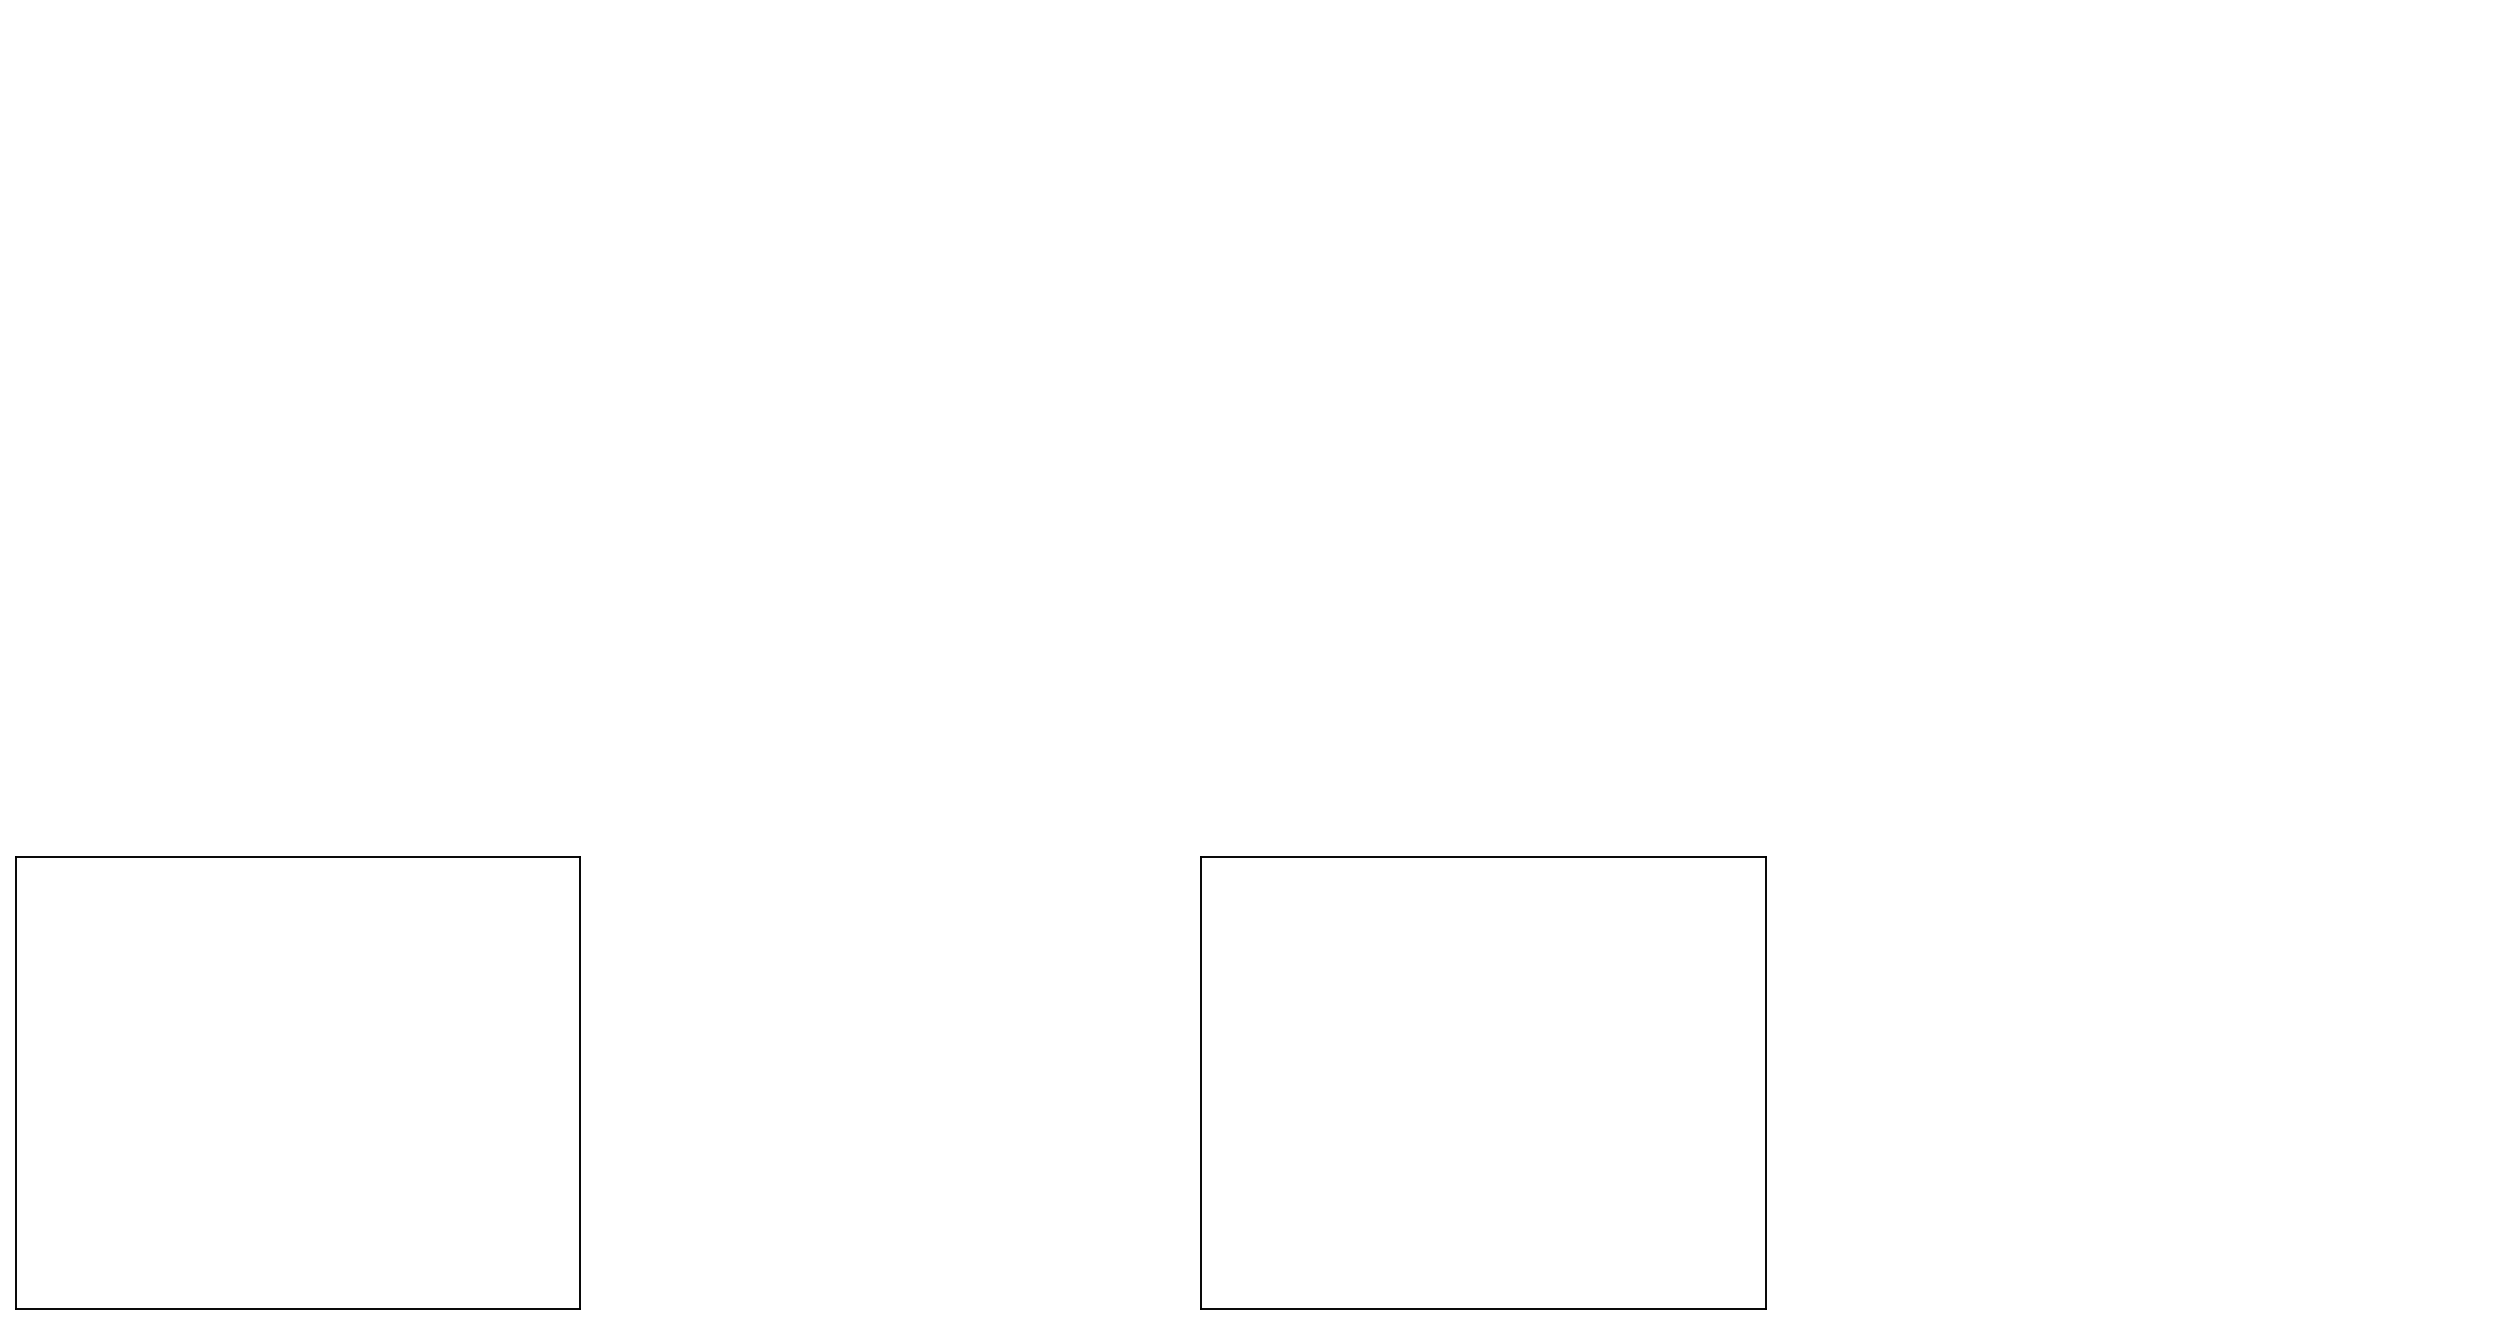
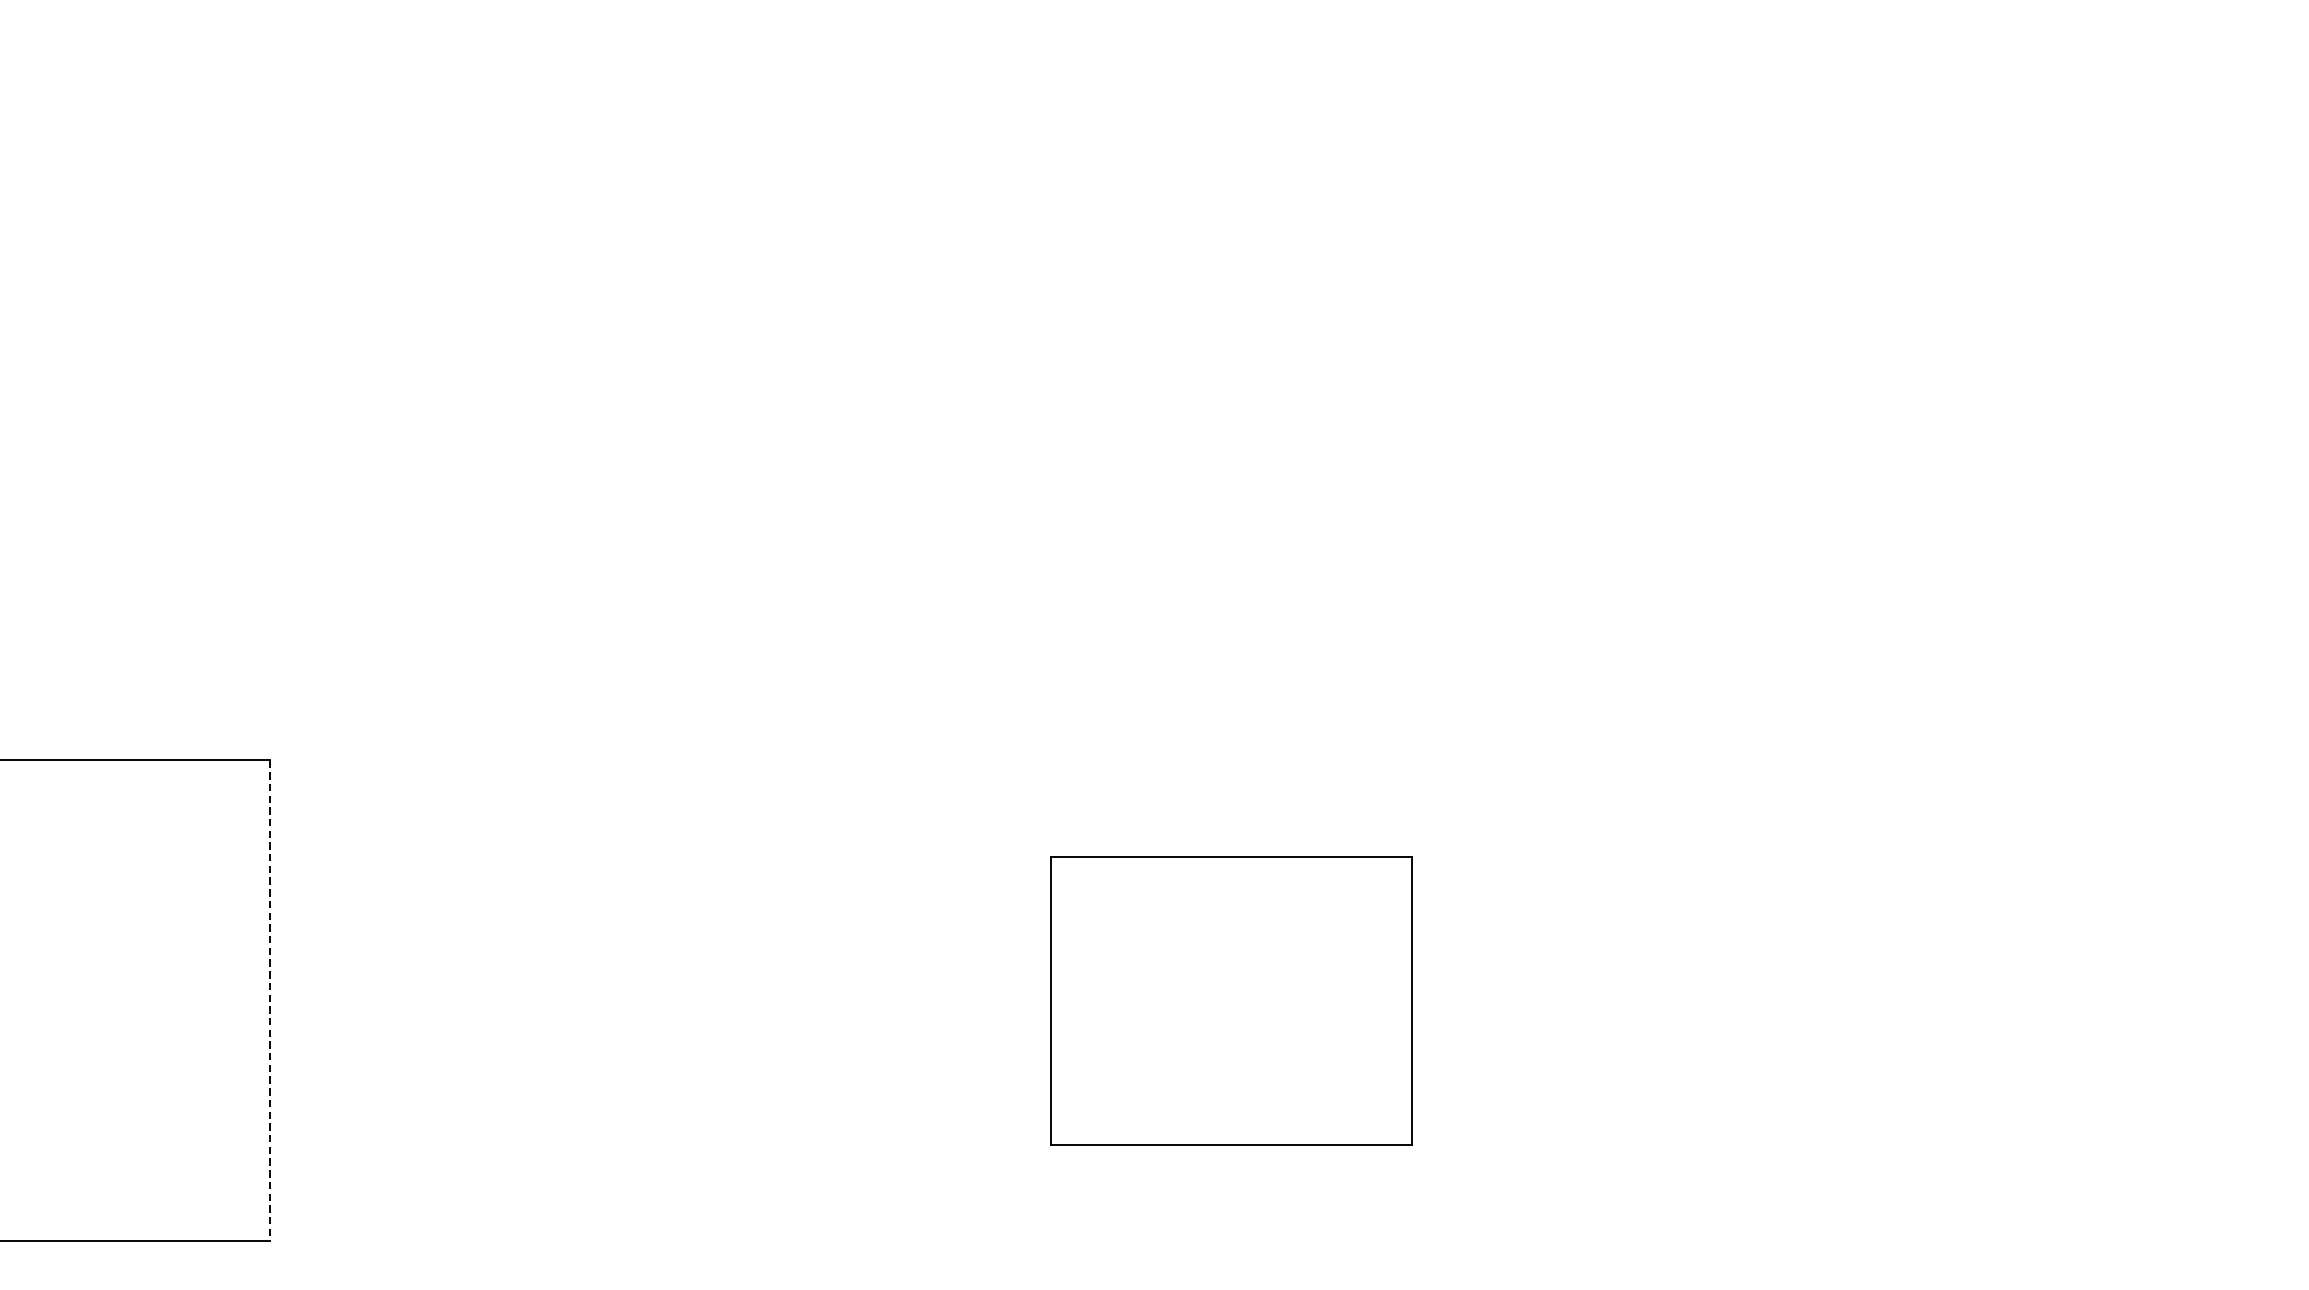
line: (580, 1082) -> (270, 1000), solid -> dashed
part: (1483, 1082) -> (1231, 1000), size x0.6

